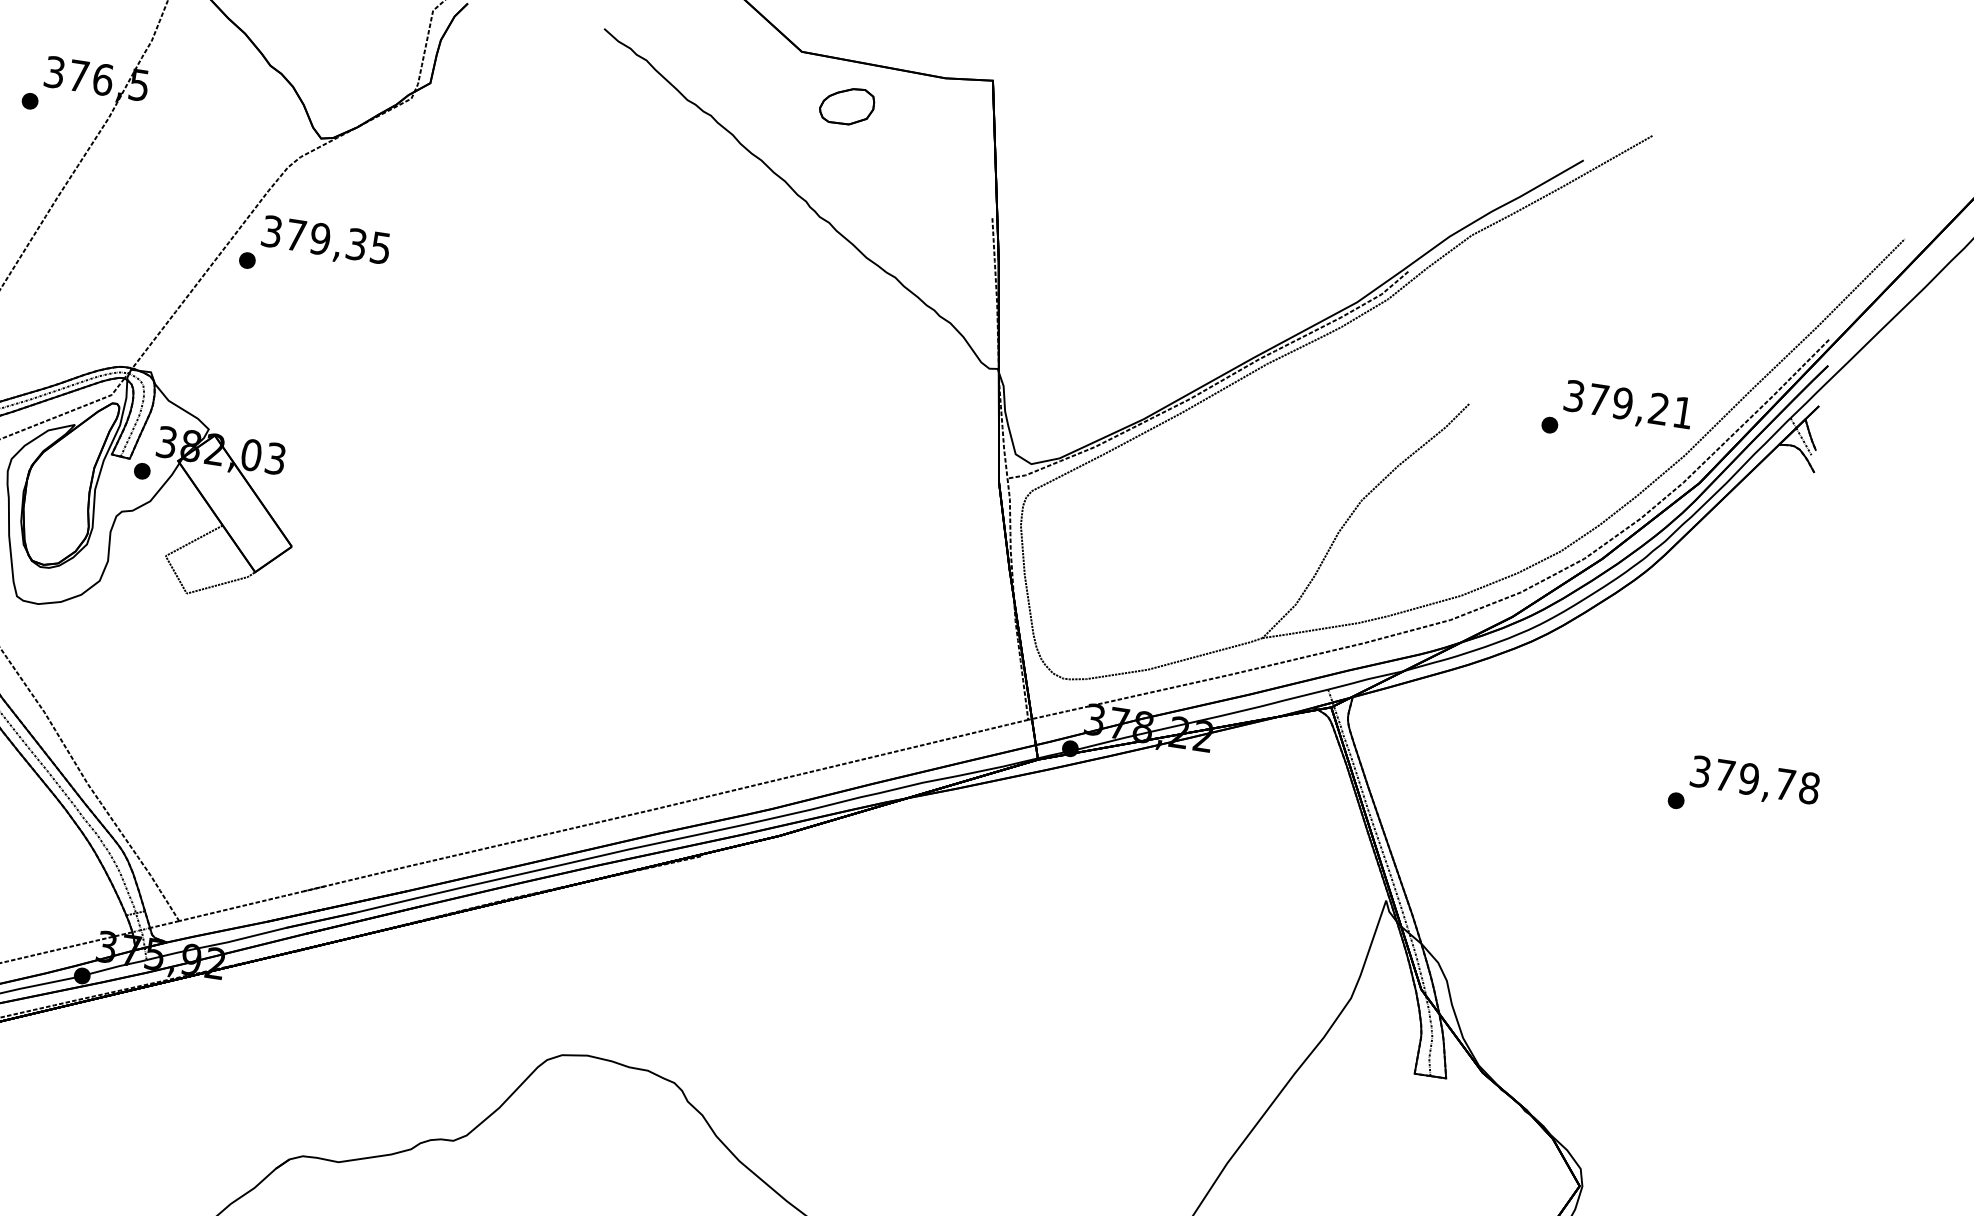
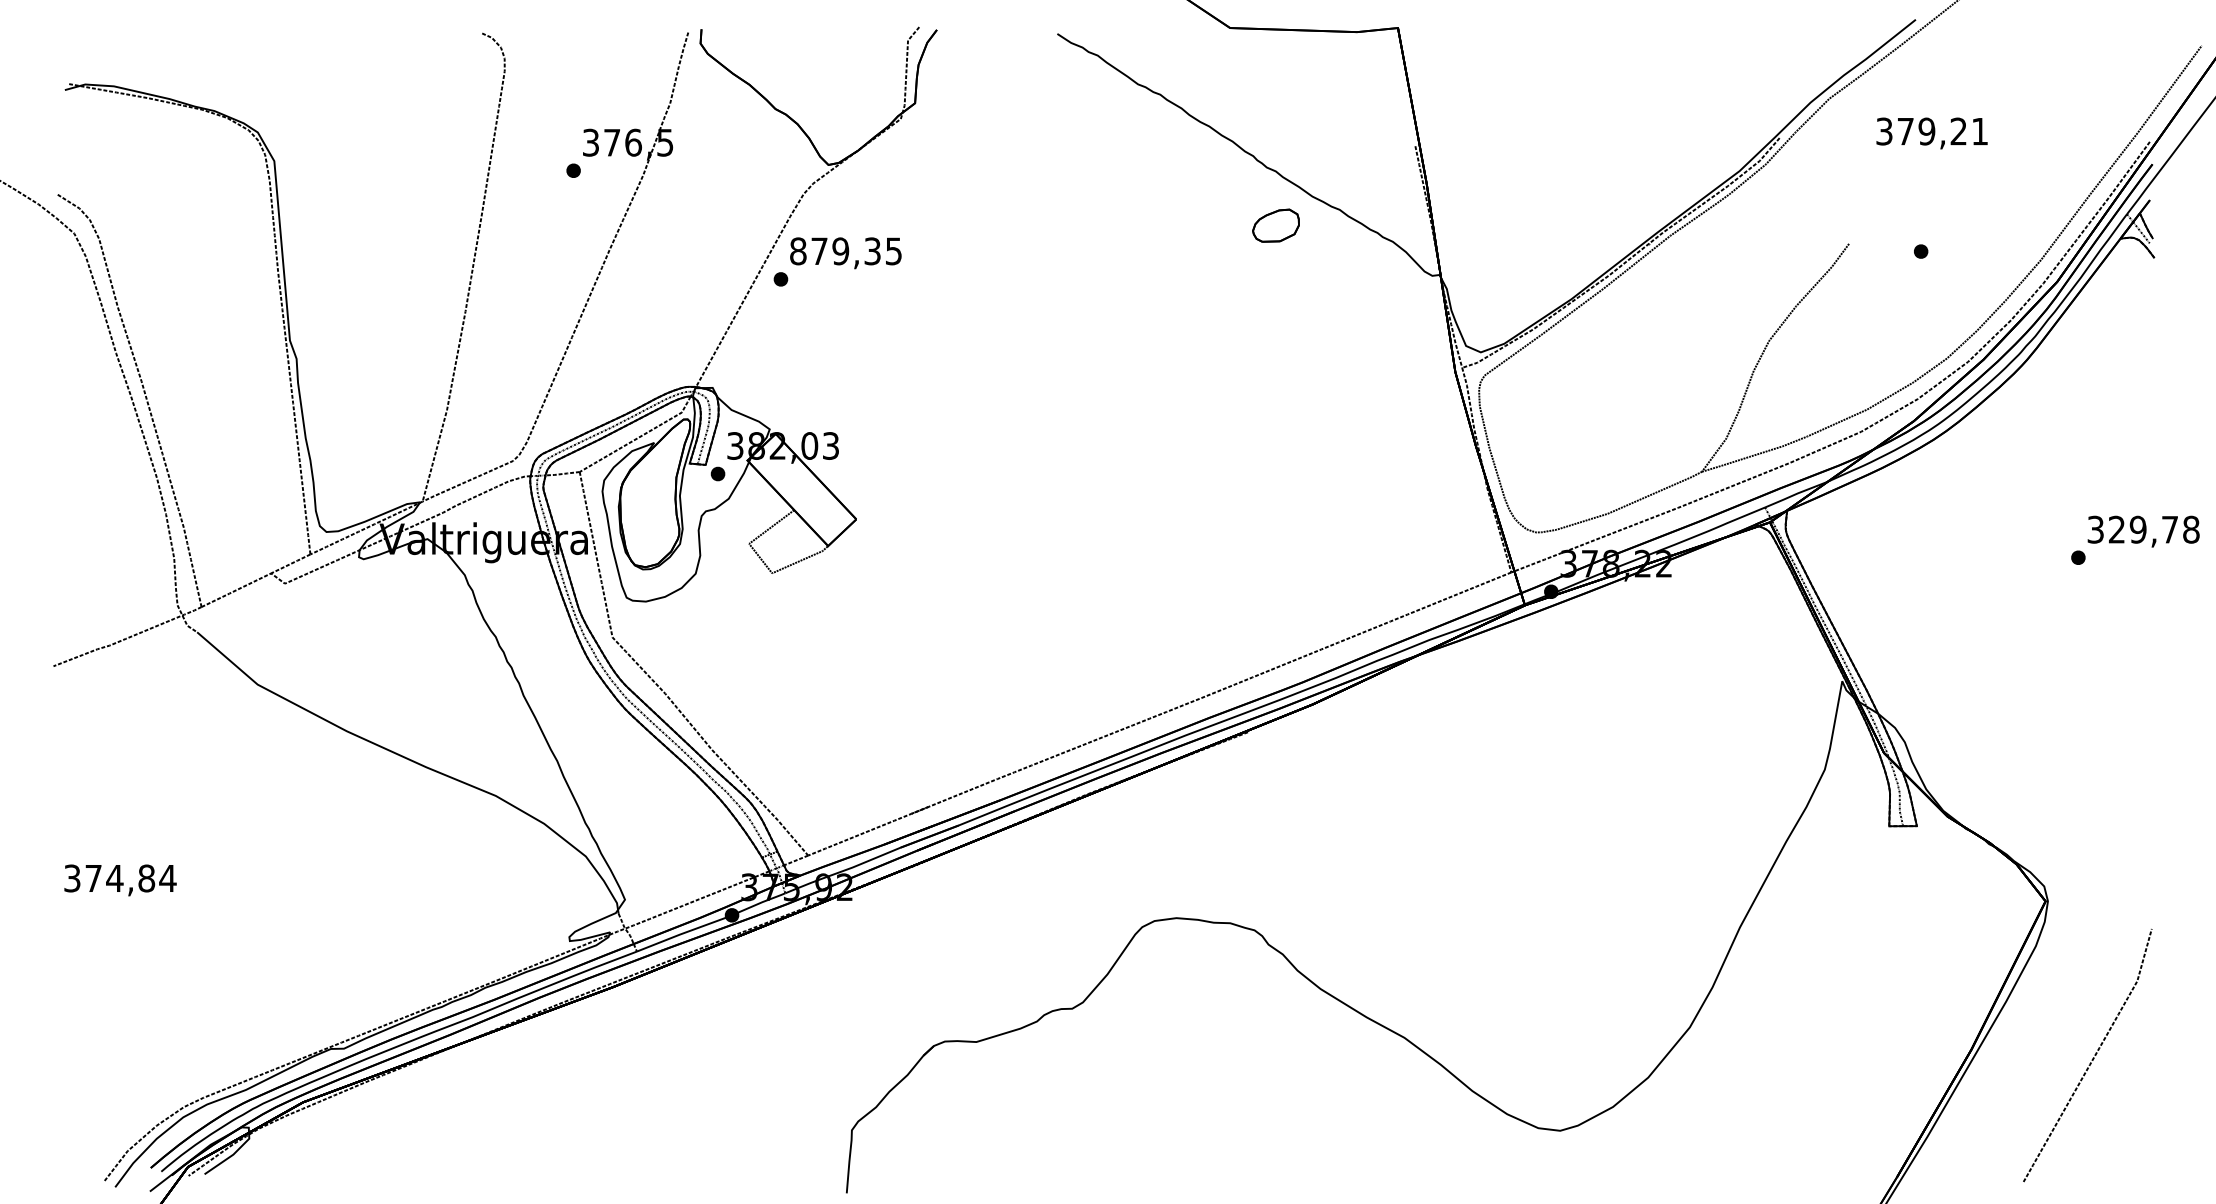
part: (846, 105) -> (1275, 225), moved
text: (272, 231) -> (798, 251), 379,35 -> 879,35
text: (1627, 406) -> (1931, 133), moved
text: (1724, 775) -> (2116, 529), 379,78 -> 329,78

